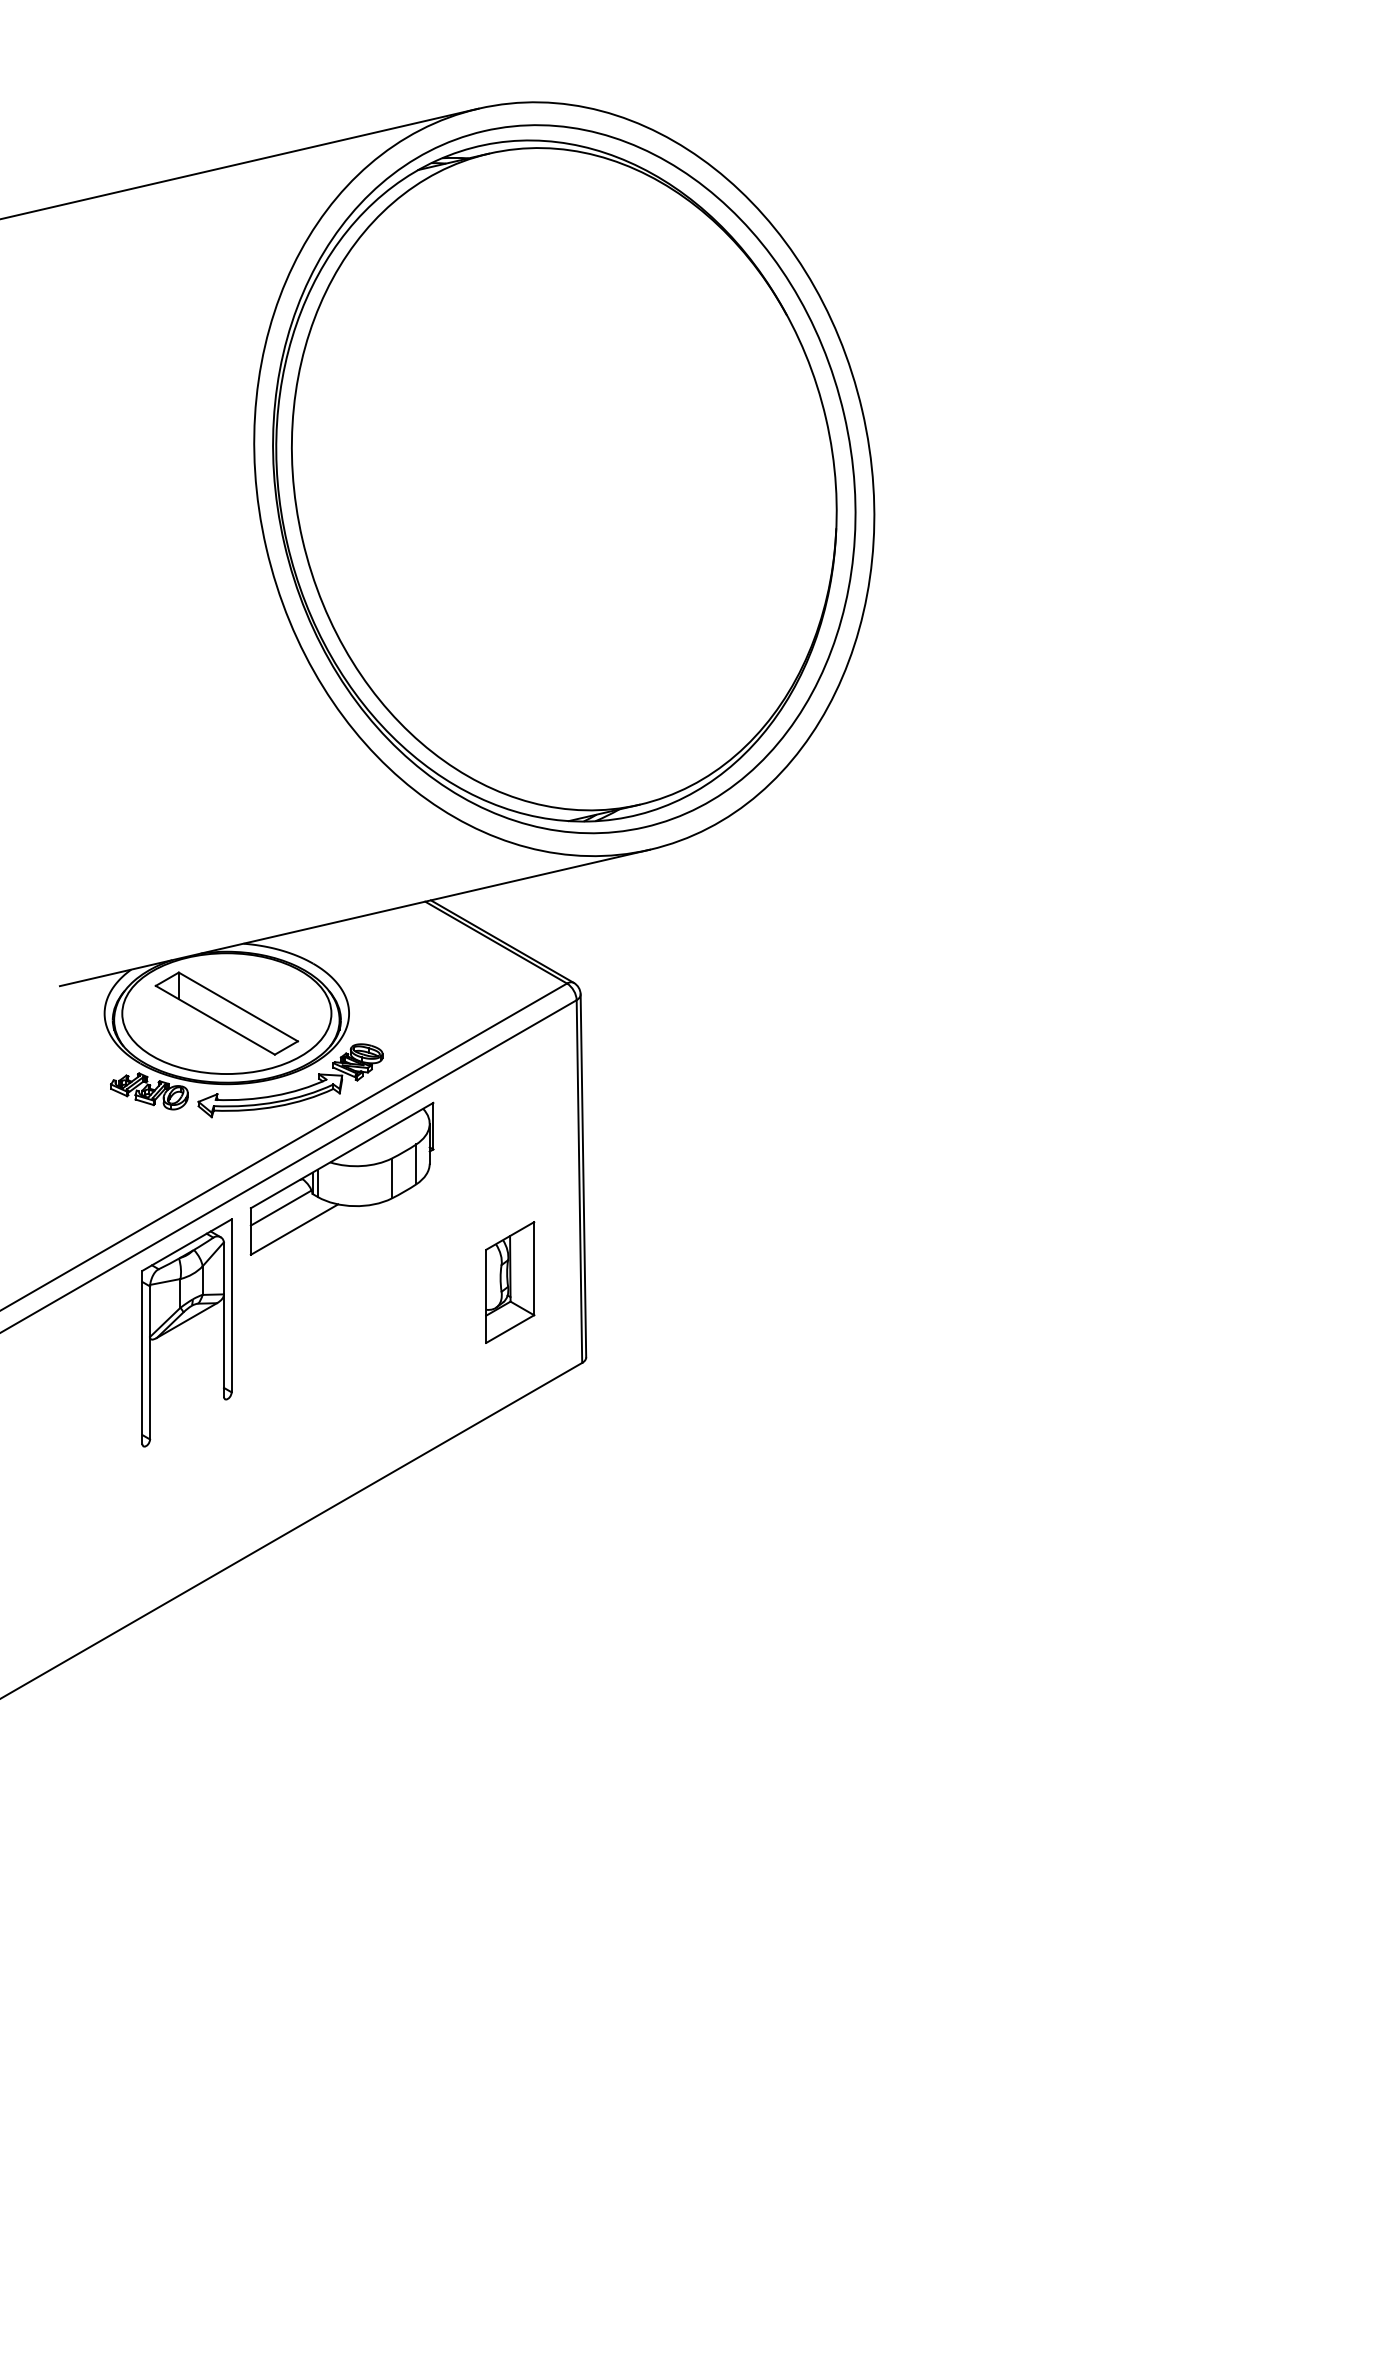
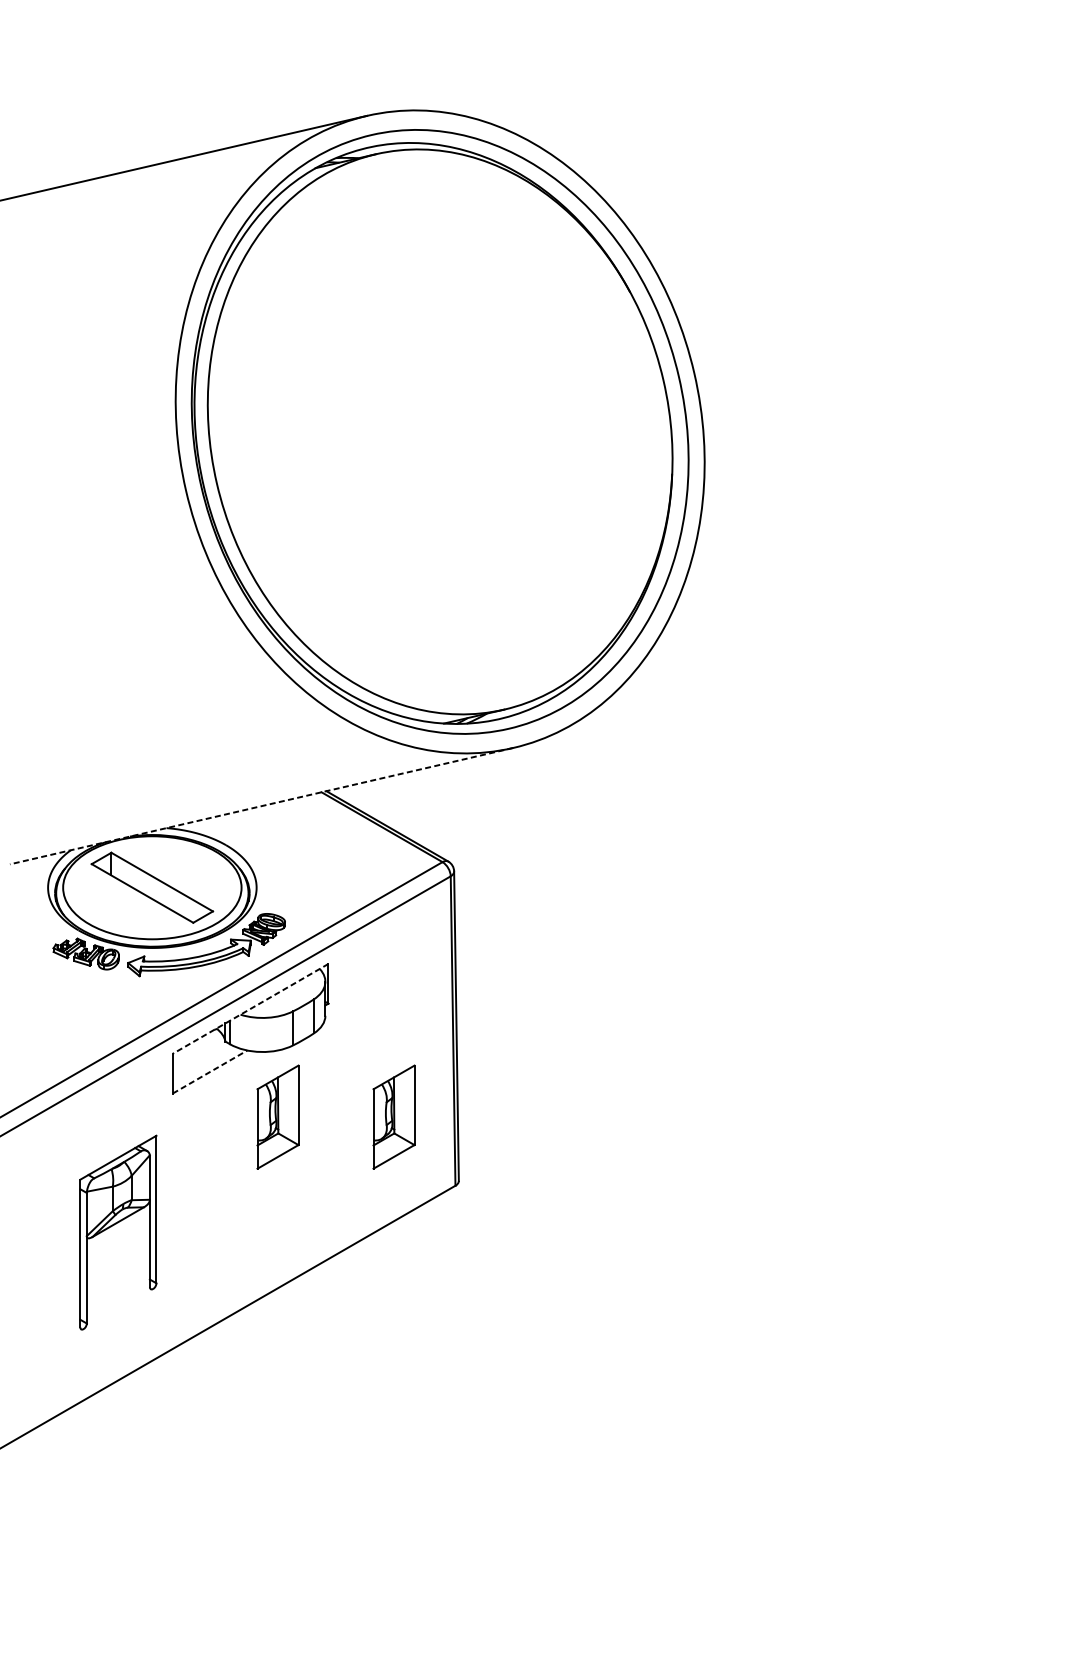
line: (354, 917) -> (261, 805), solid -> dashed
line: (341, 1155) -> (250, 1008), solid -> dashed
line: (280, 1207) -> (198, 1053), removed
line: (295, 1229) -> (210, 1071), solid -> dashed
part: (374, 1282) -> (278, 1117), added
part: (182, 1324) -> (114, 1225), moved

